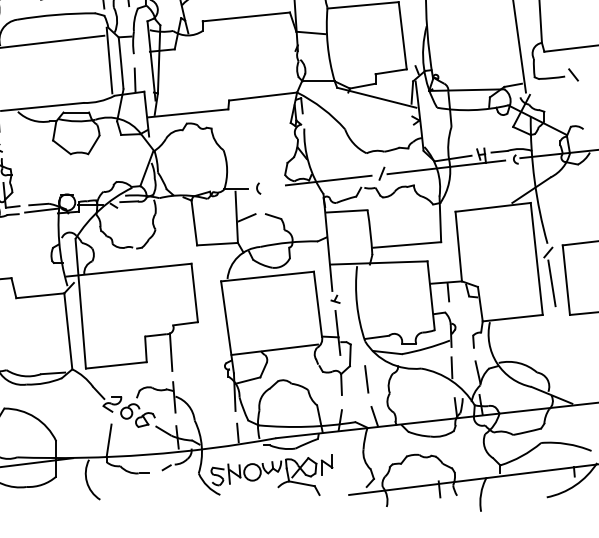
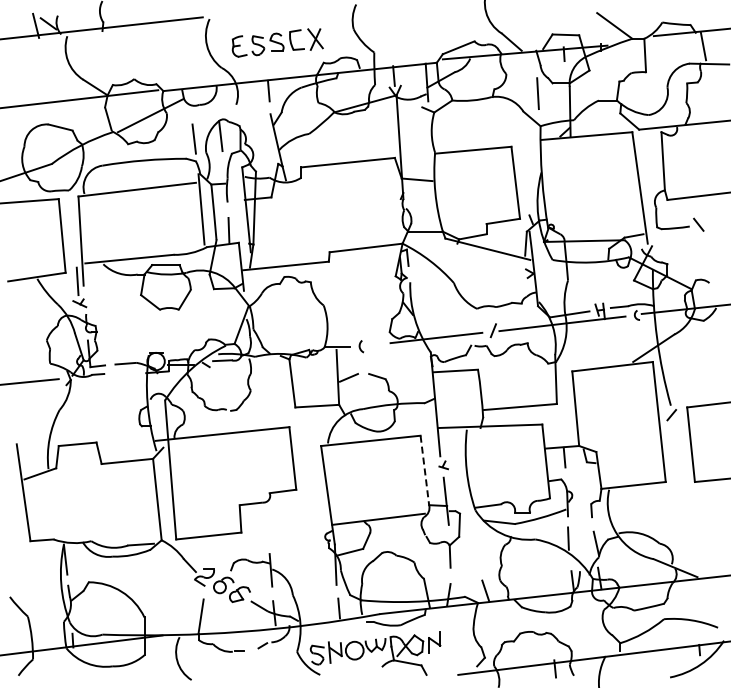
line: (42, 210) -> (129, 370), removed
line: (551, 282) -> (675, 447), removed
line: (317, 304) -> (424, 470), solid -> dashed
line: (171, 351) -> (267, 521), removed
line: (366, 379) -> (476, 551), removed

